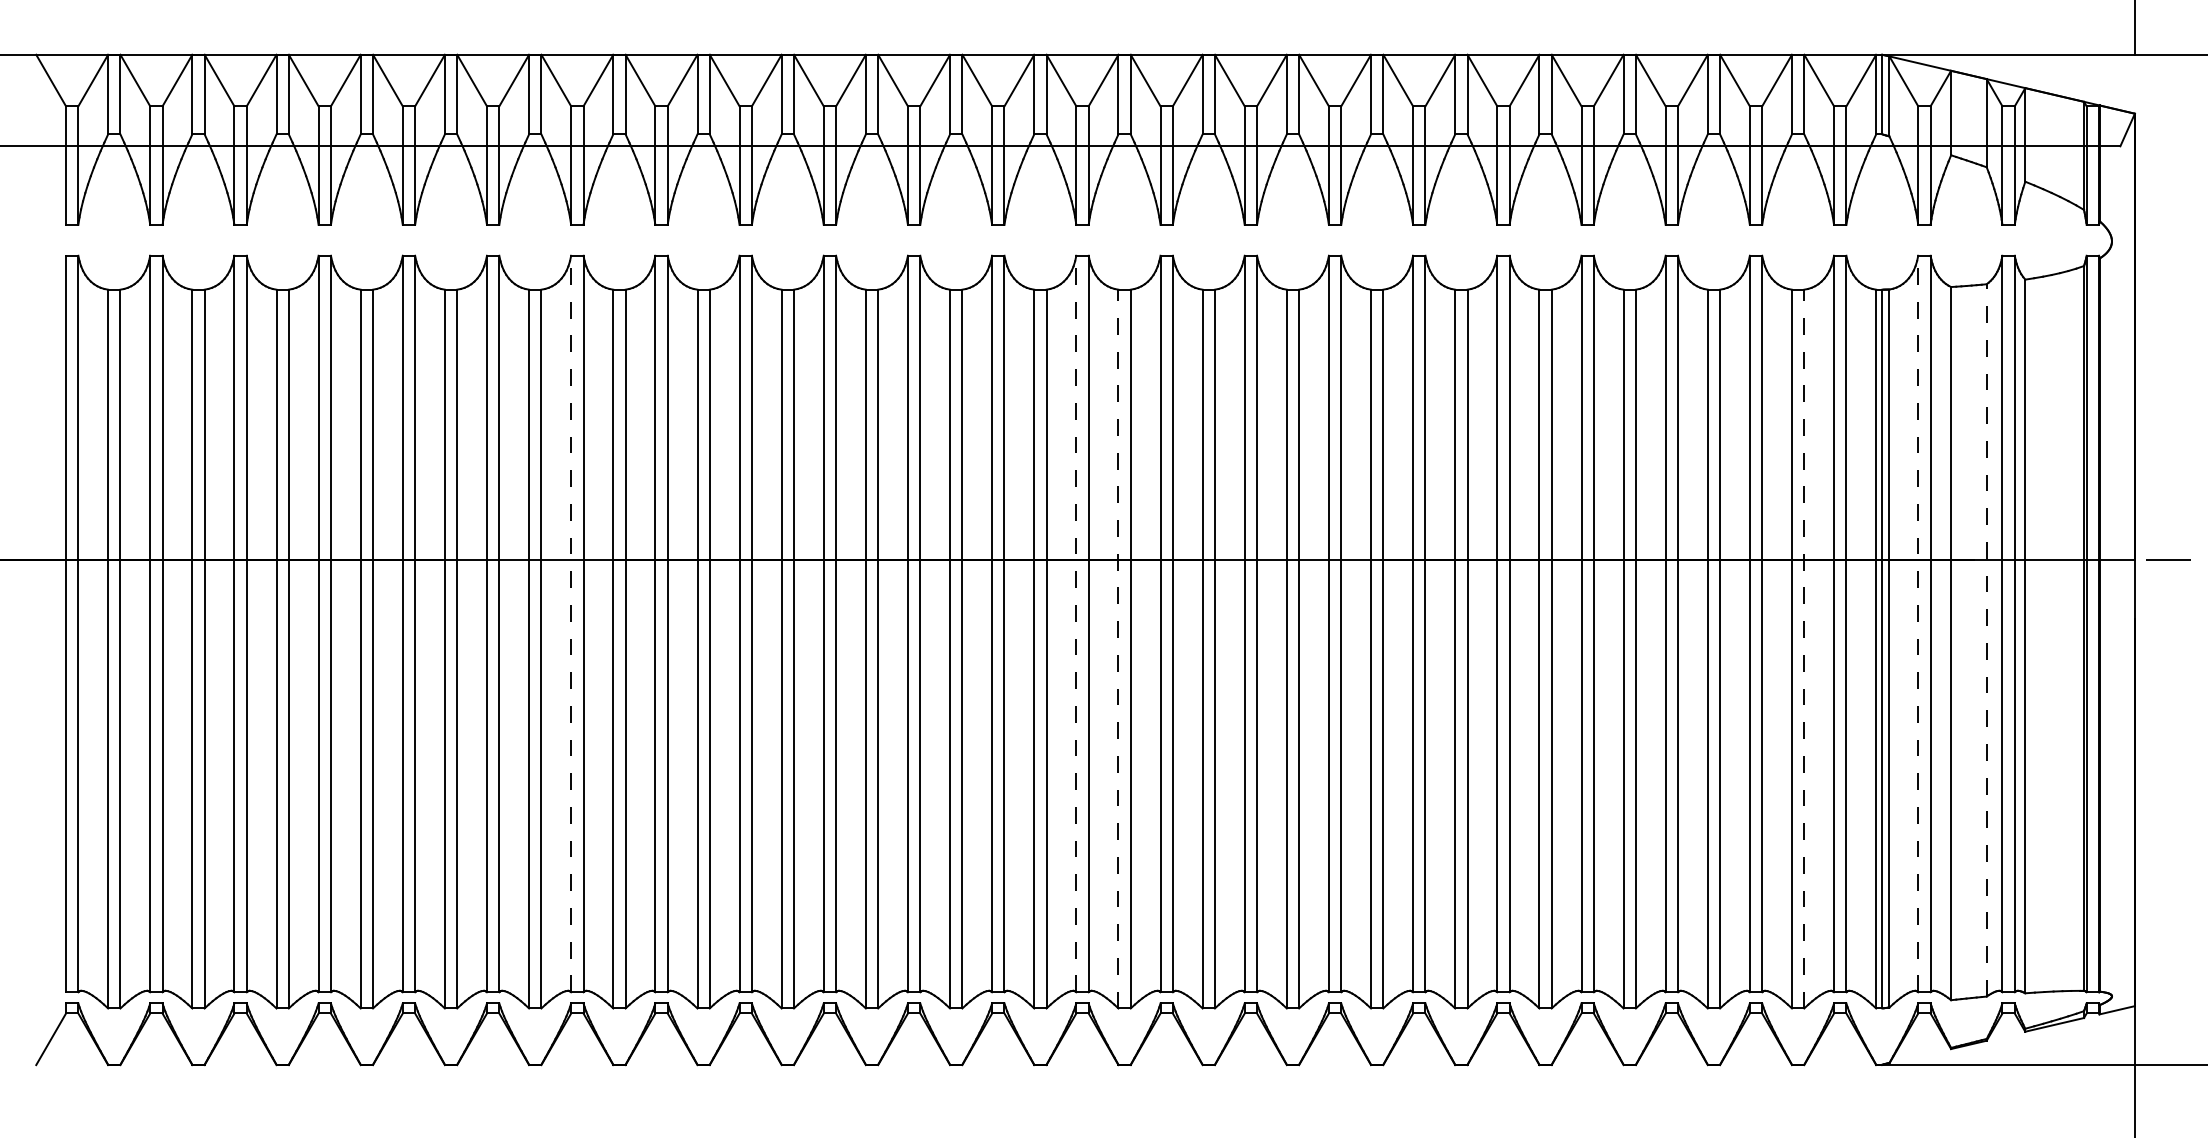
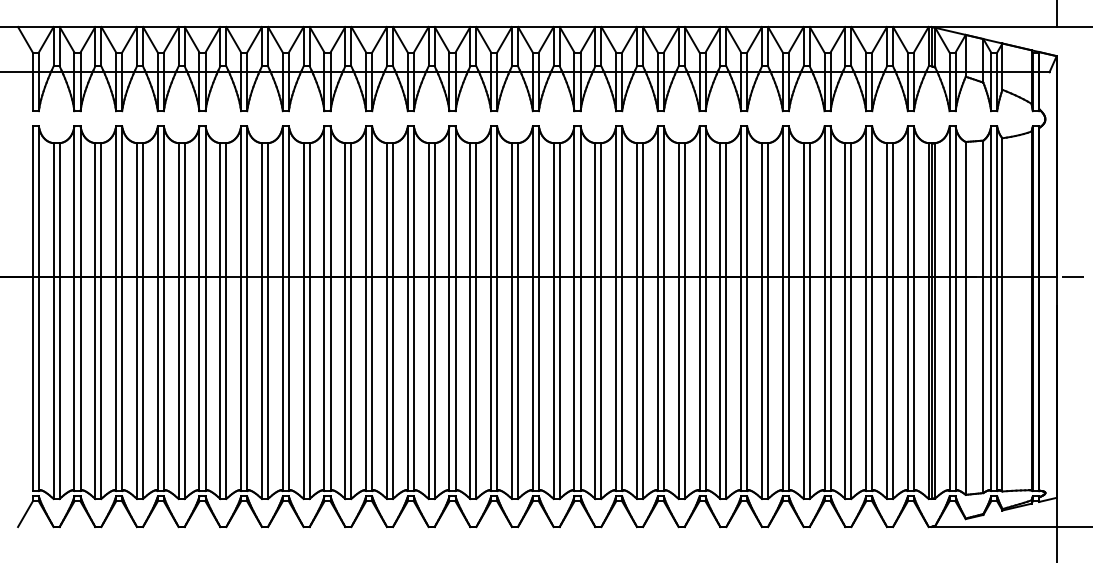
line: (570, 623) -> (282, 308), dashed -> solid
line: (1075, 623) -> (532, 308), dashed -> solid
line: (1918, 623) -> (949, 308), dashed -> solid
line: (1986, 639) -> (983, 316), dashed -> solid
line: (1118, 649) -> (553, 321), dashed -> solid
line: (1805, 649) -> (893, 321), dashed -> solid

